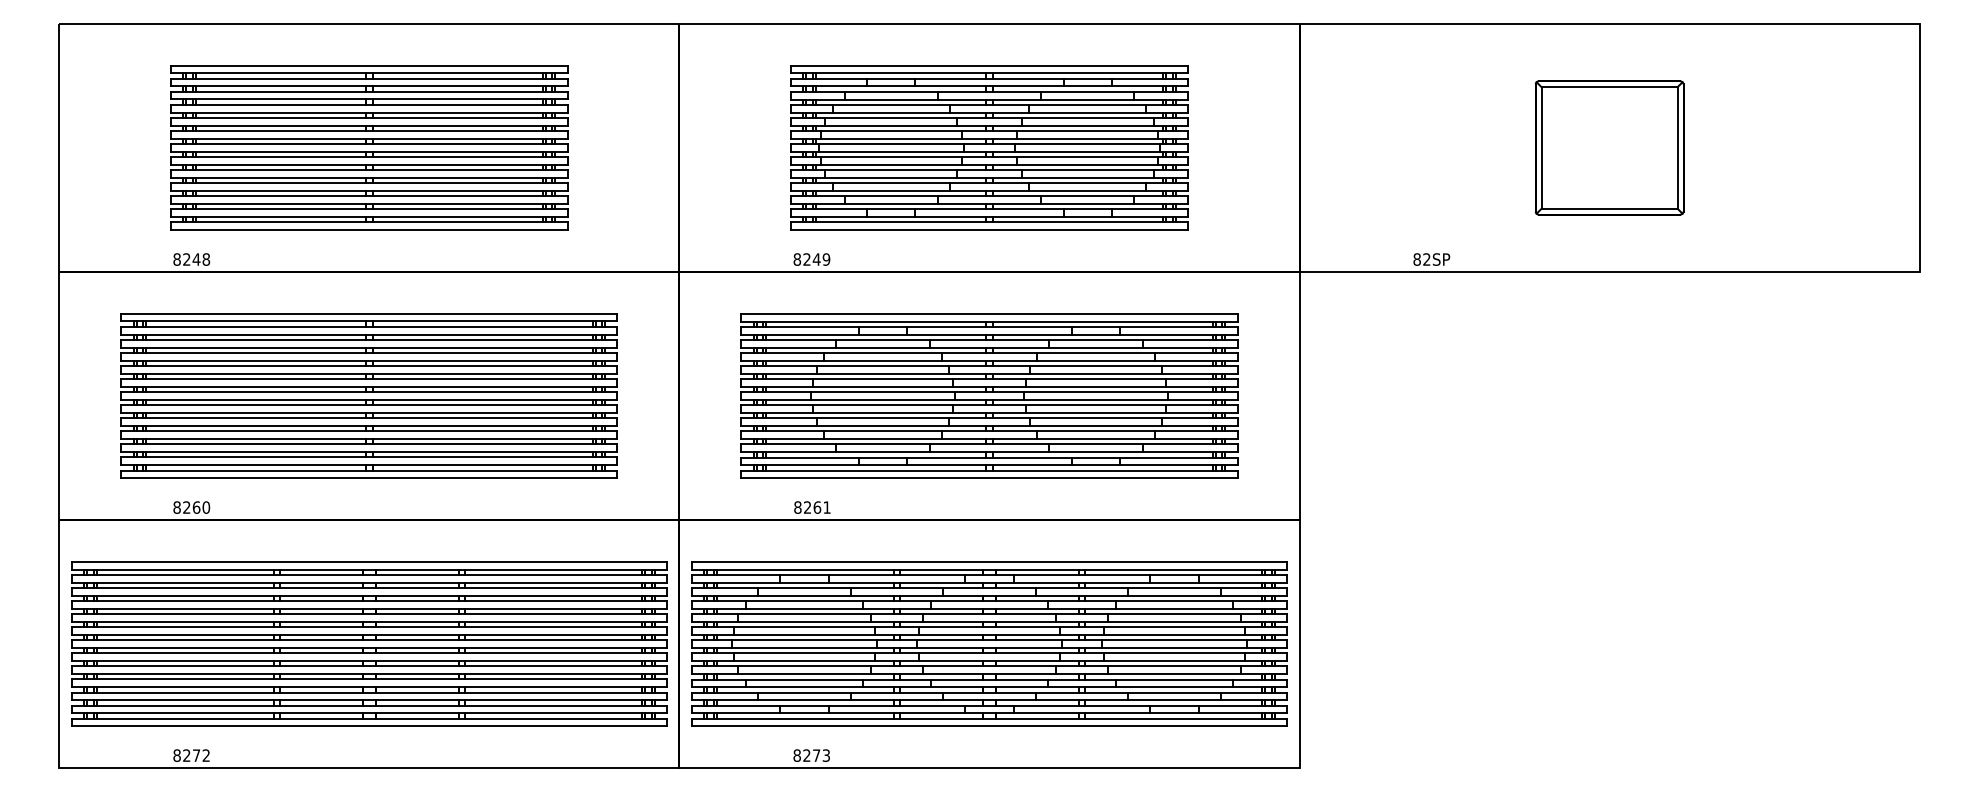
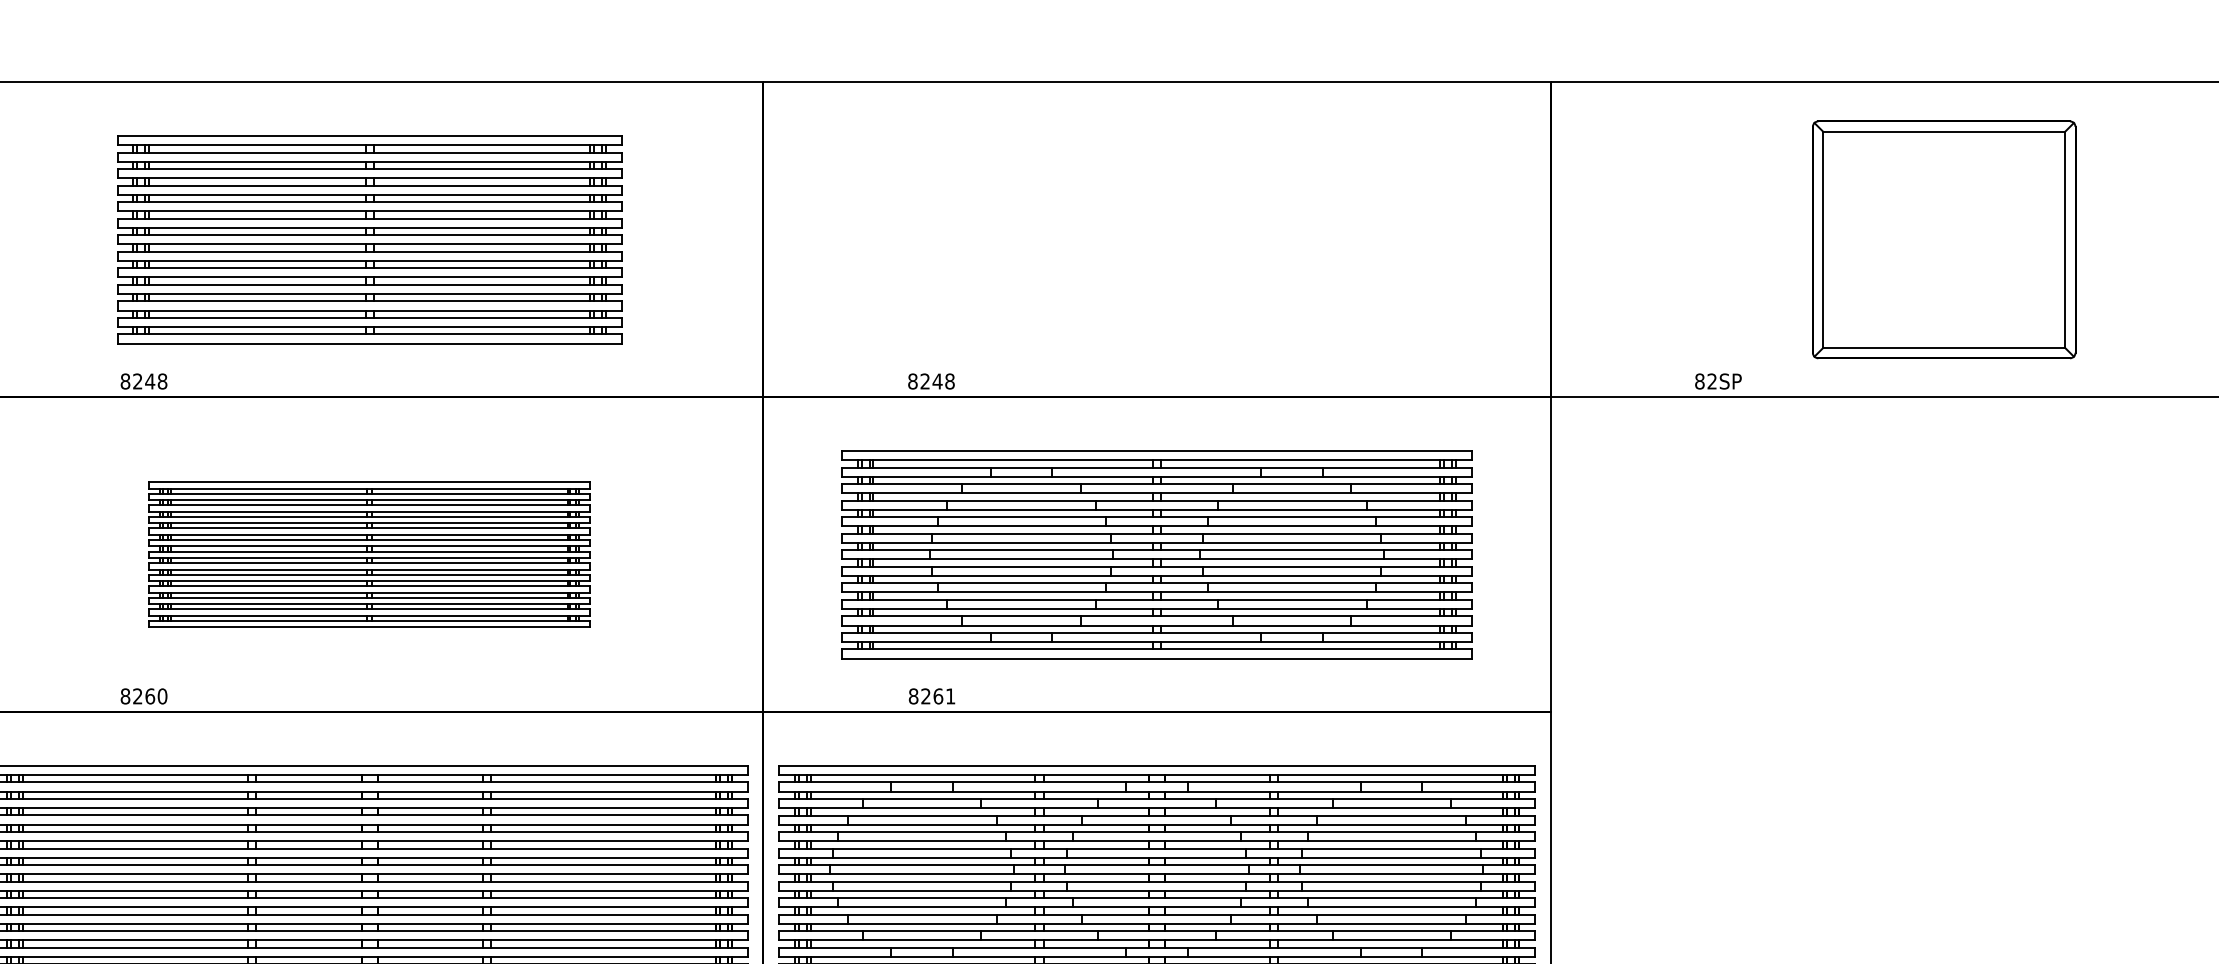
part: (989, 147) -> (1156, 239), removed
part: (1609, 147) -> (1944, 239), size x1.4
text: (826, 259) -> (949, 381), 8249 -> 8248
part: (368, 395) -> (368, 554), size x0.7

